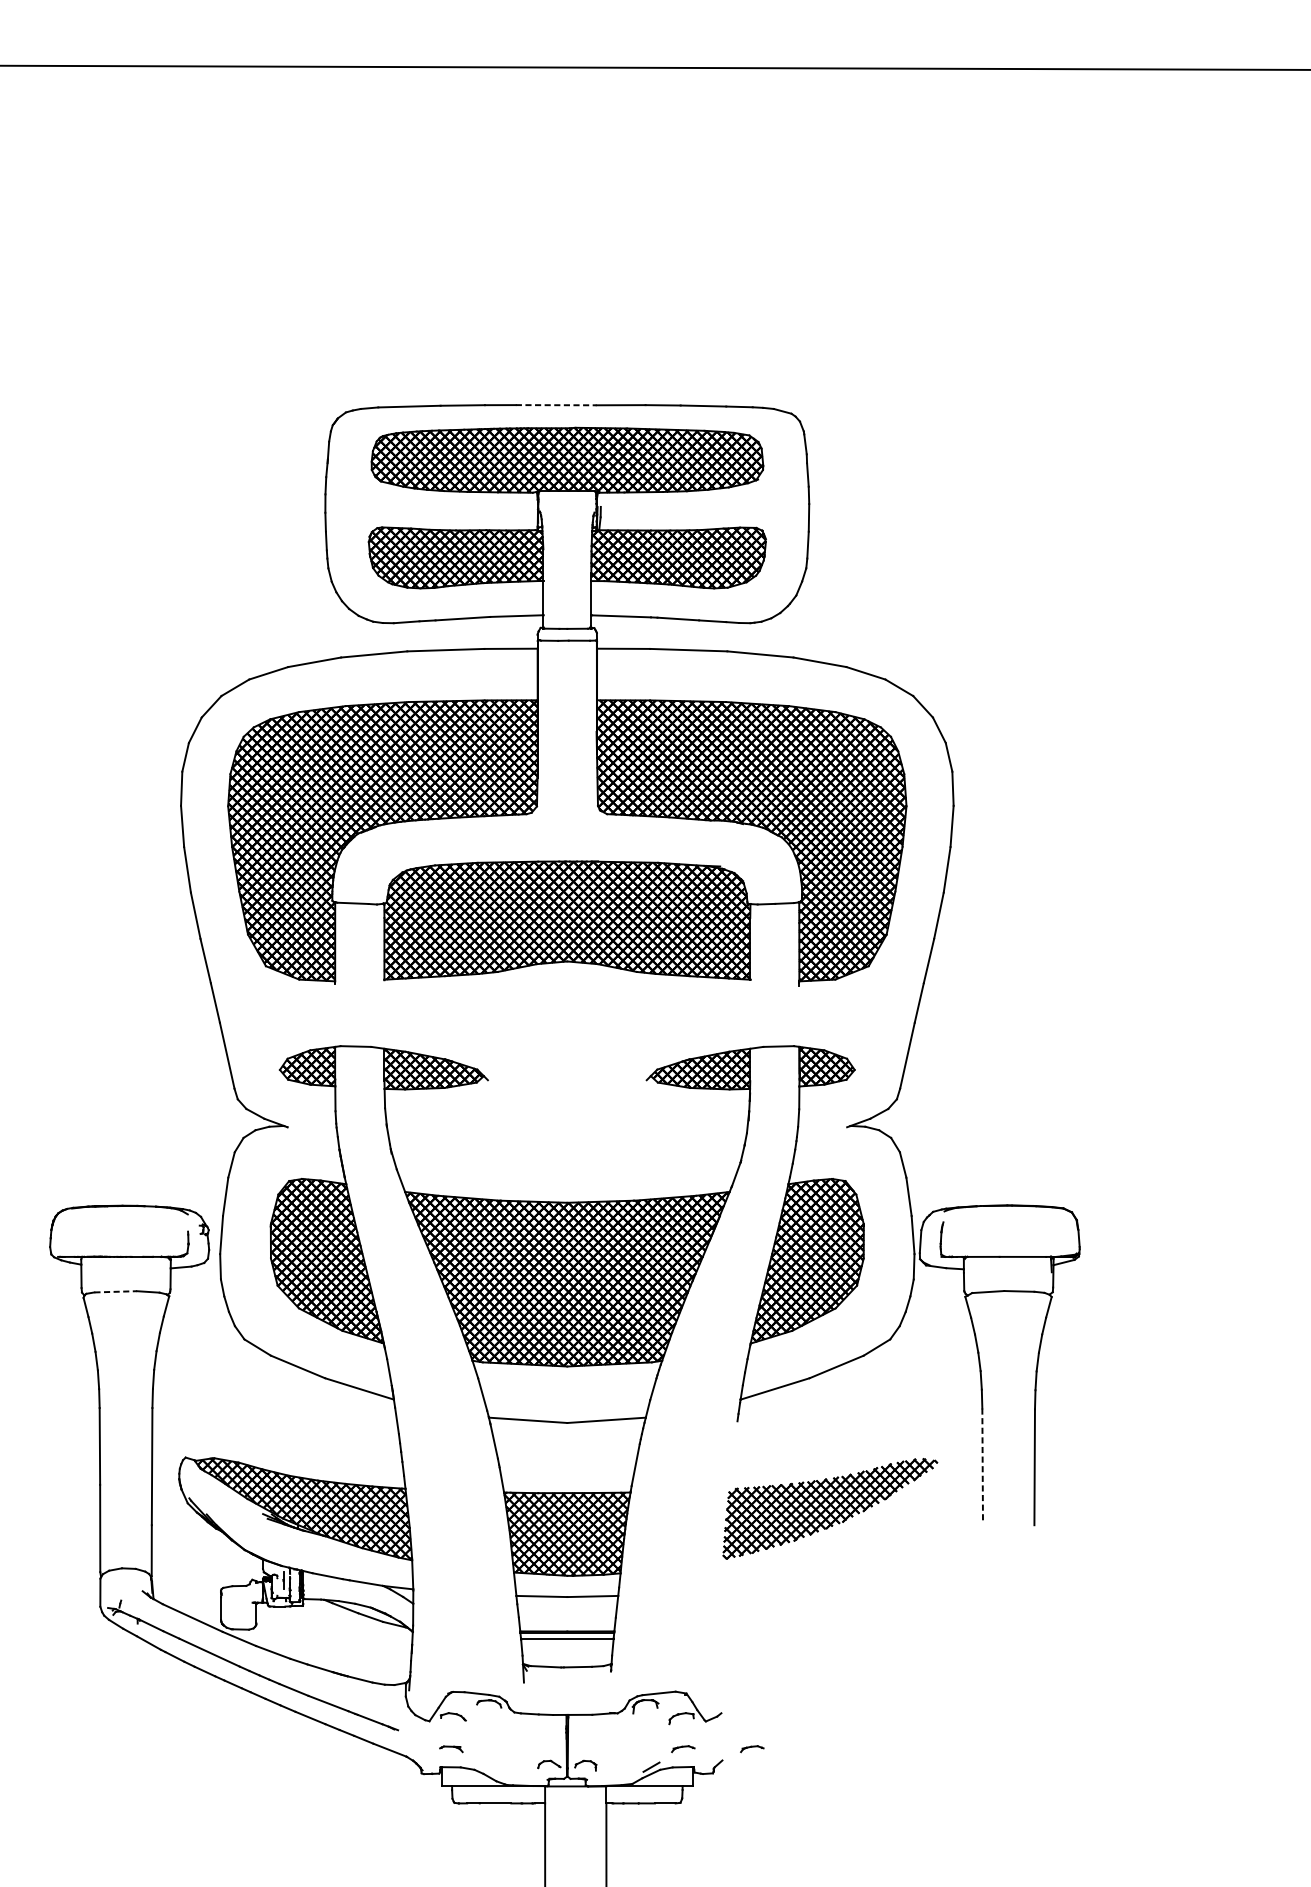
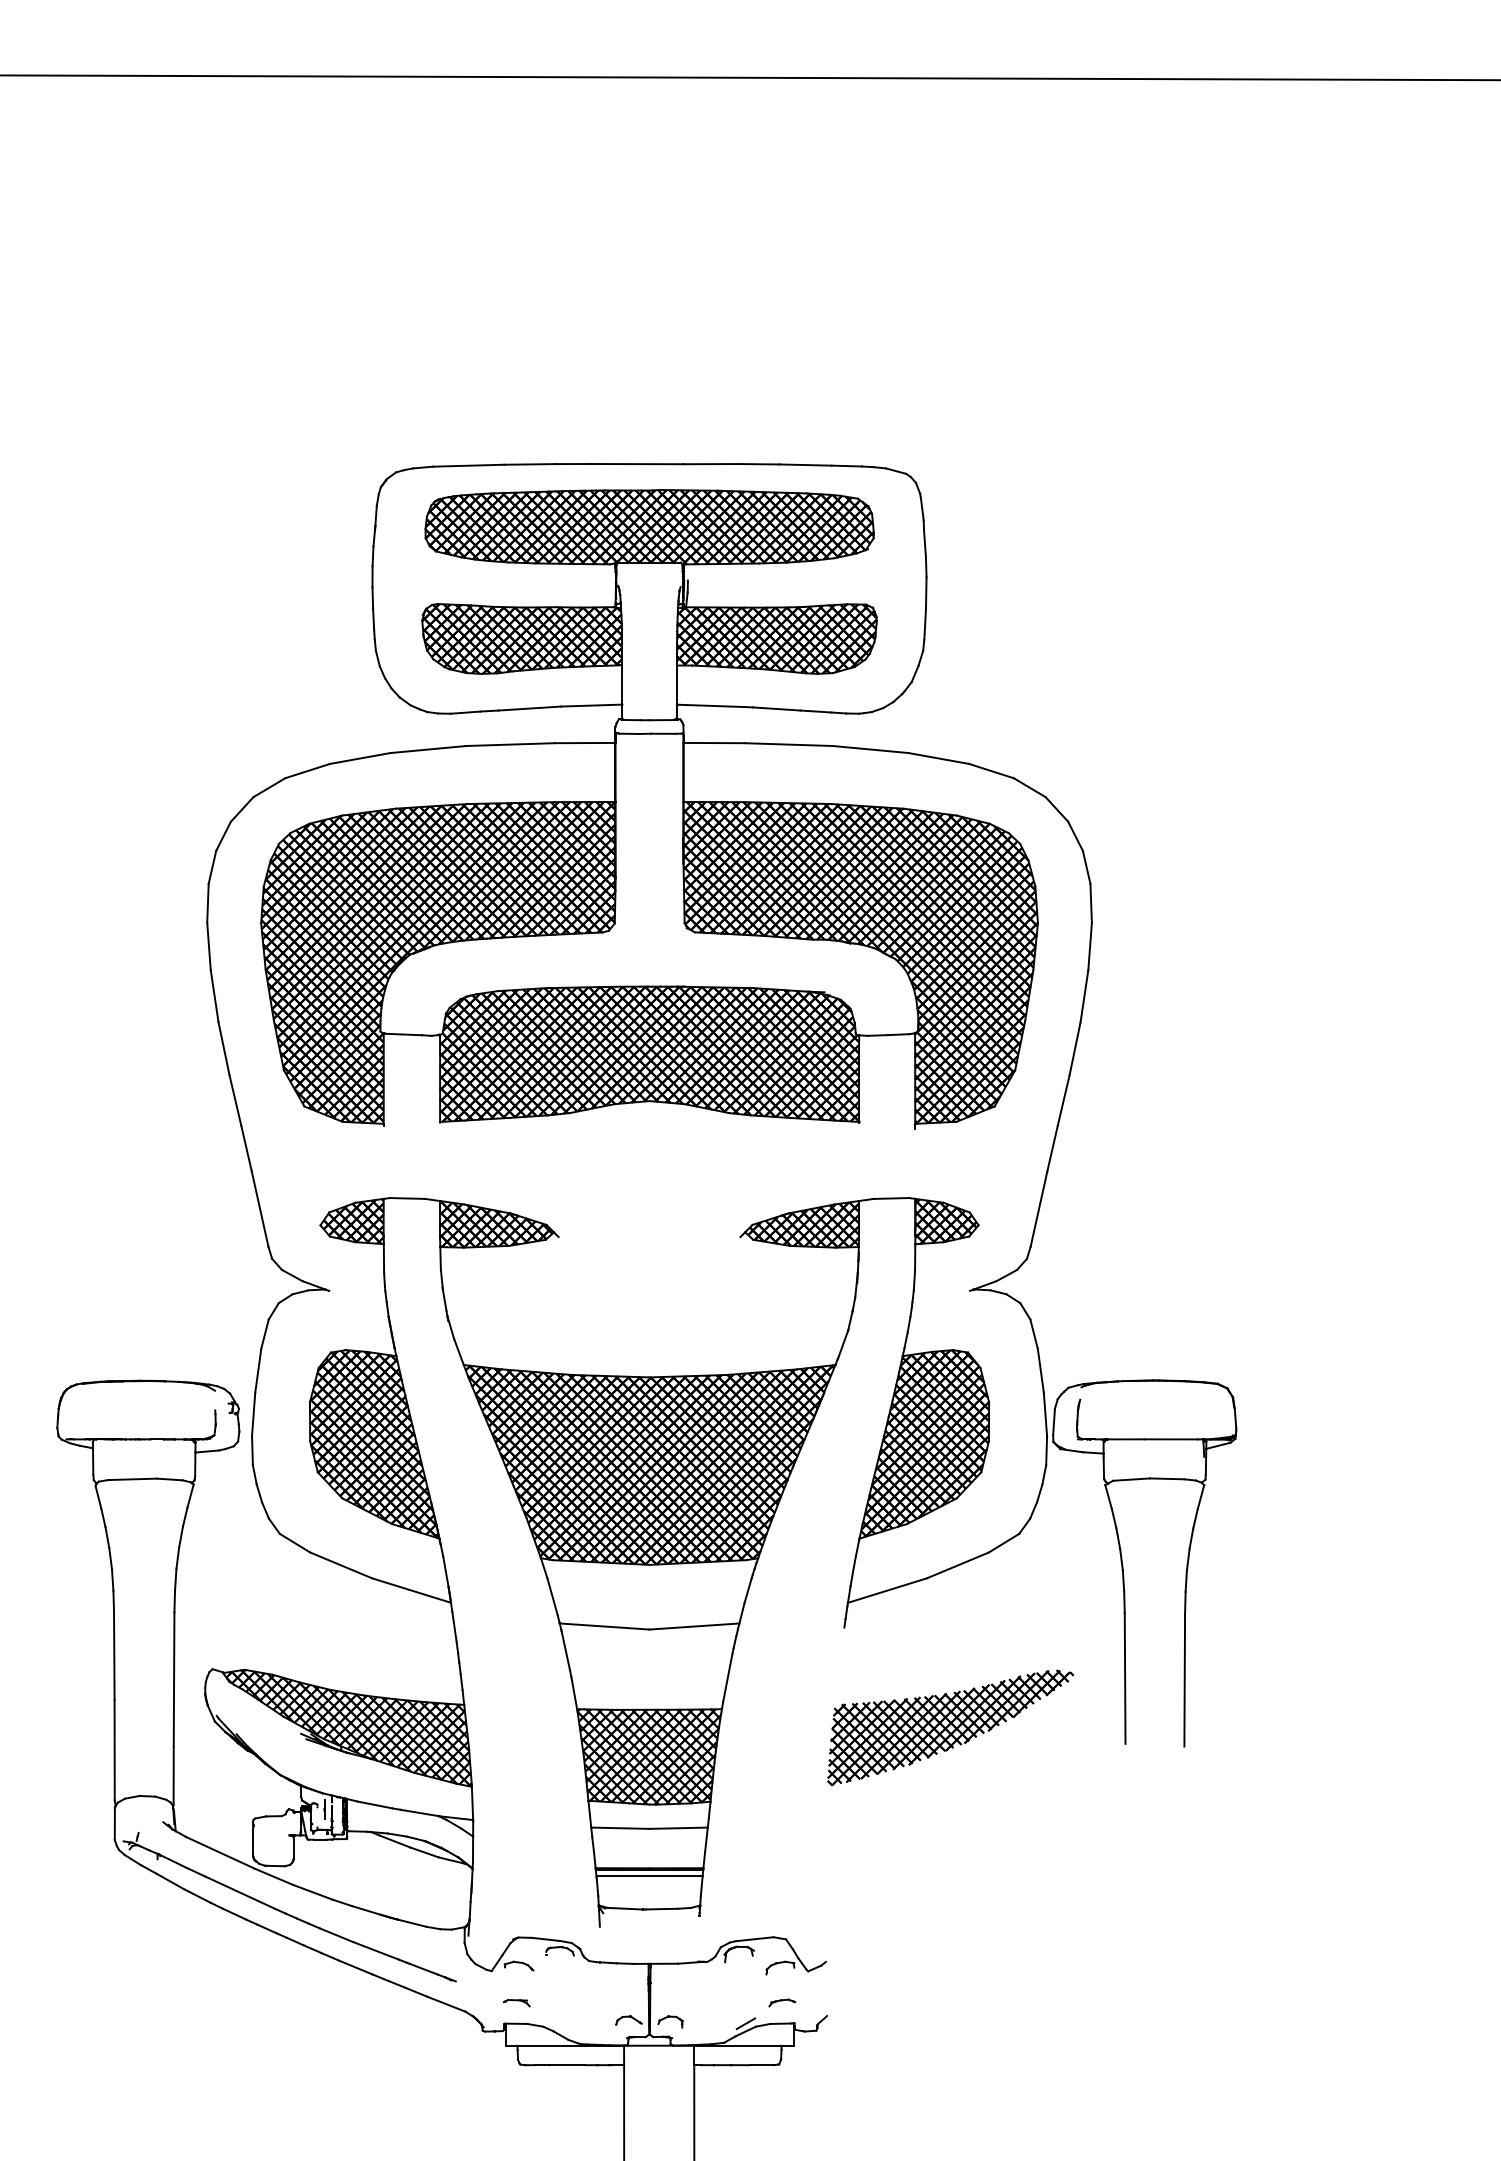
line: (556, 405) -> (637, 464), dashed -> solid
line: (115, 1291) -> (132, 1479), dashed -> solid
line: (982, 1465) -> (1125, 1678), dashed -> solid
part: (752, 1748) -> (861, 2002), removed

